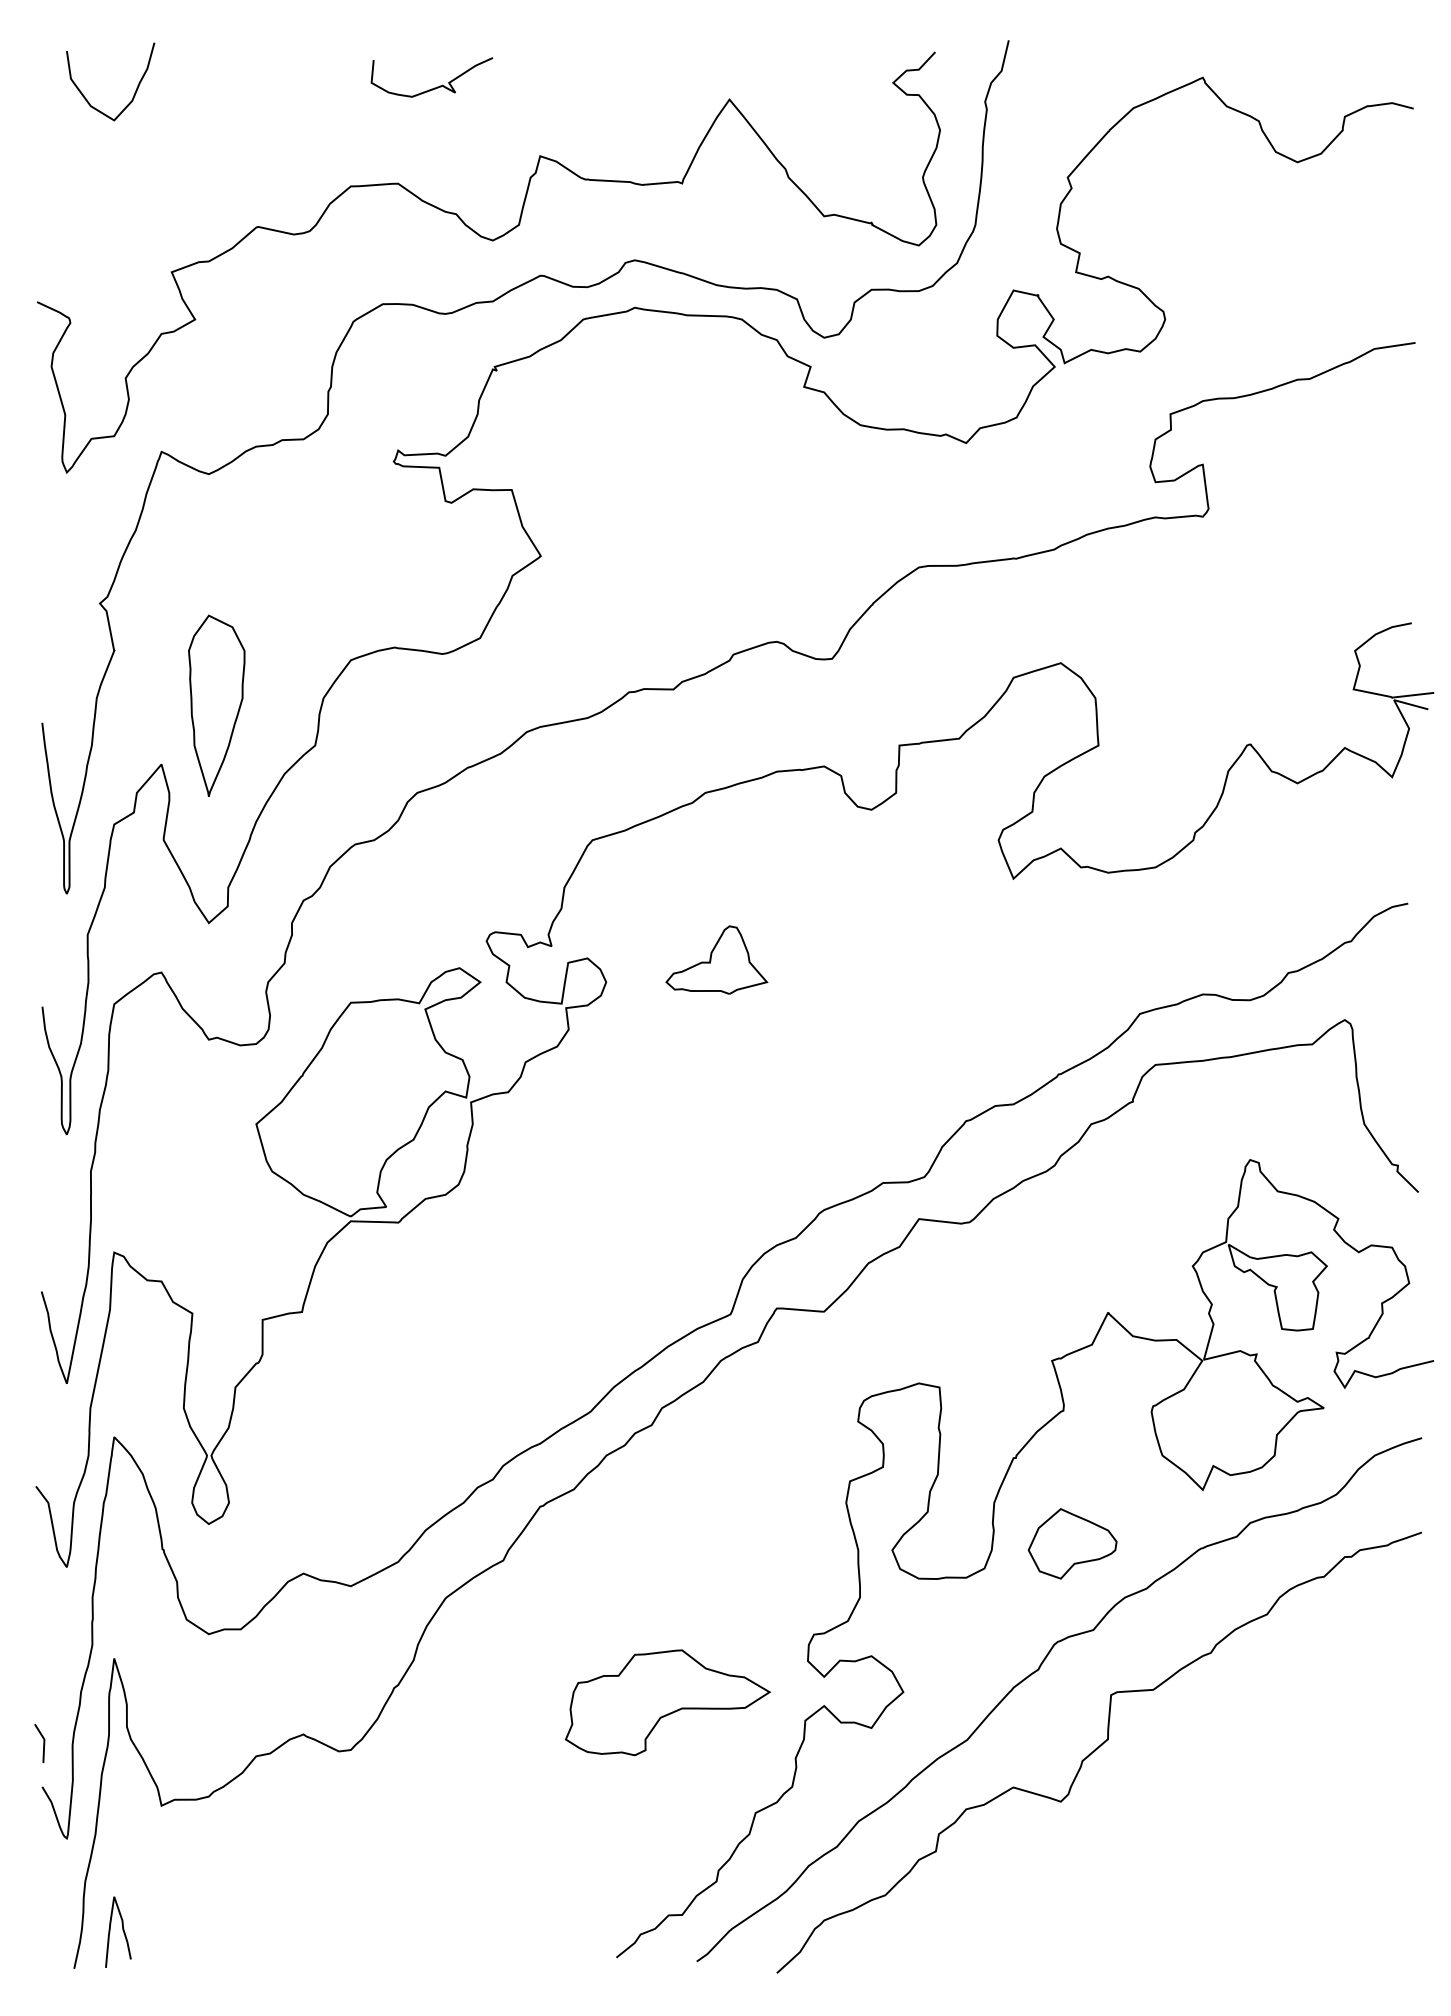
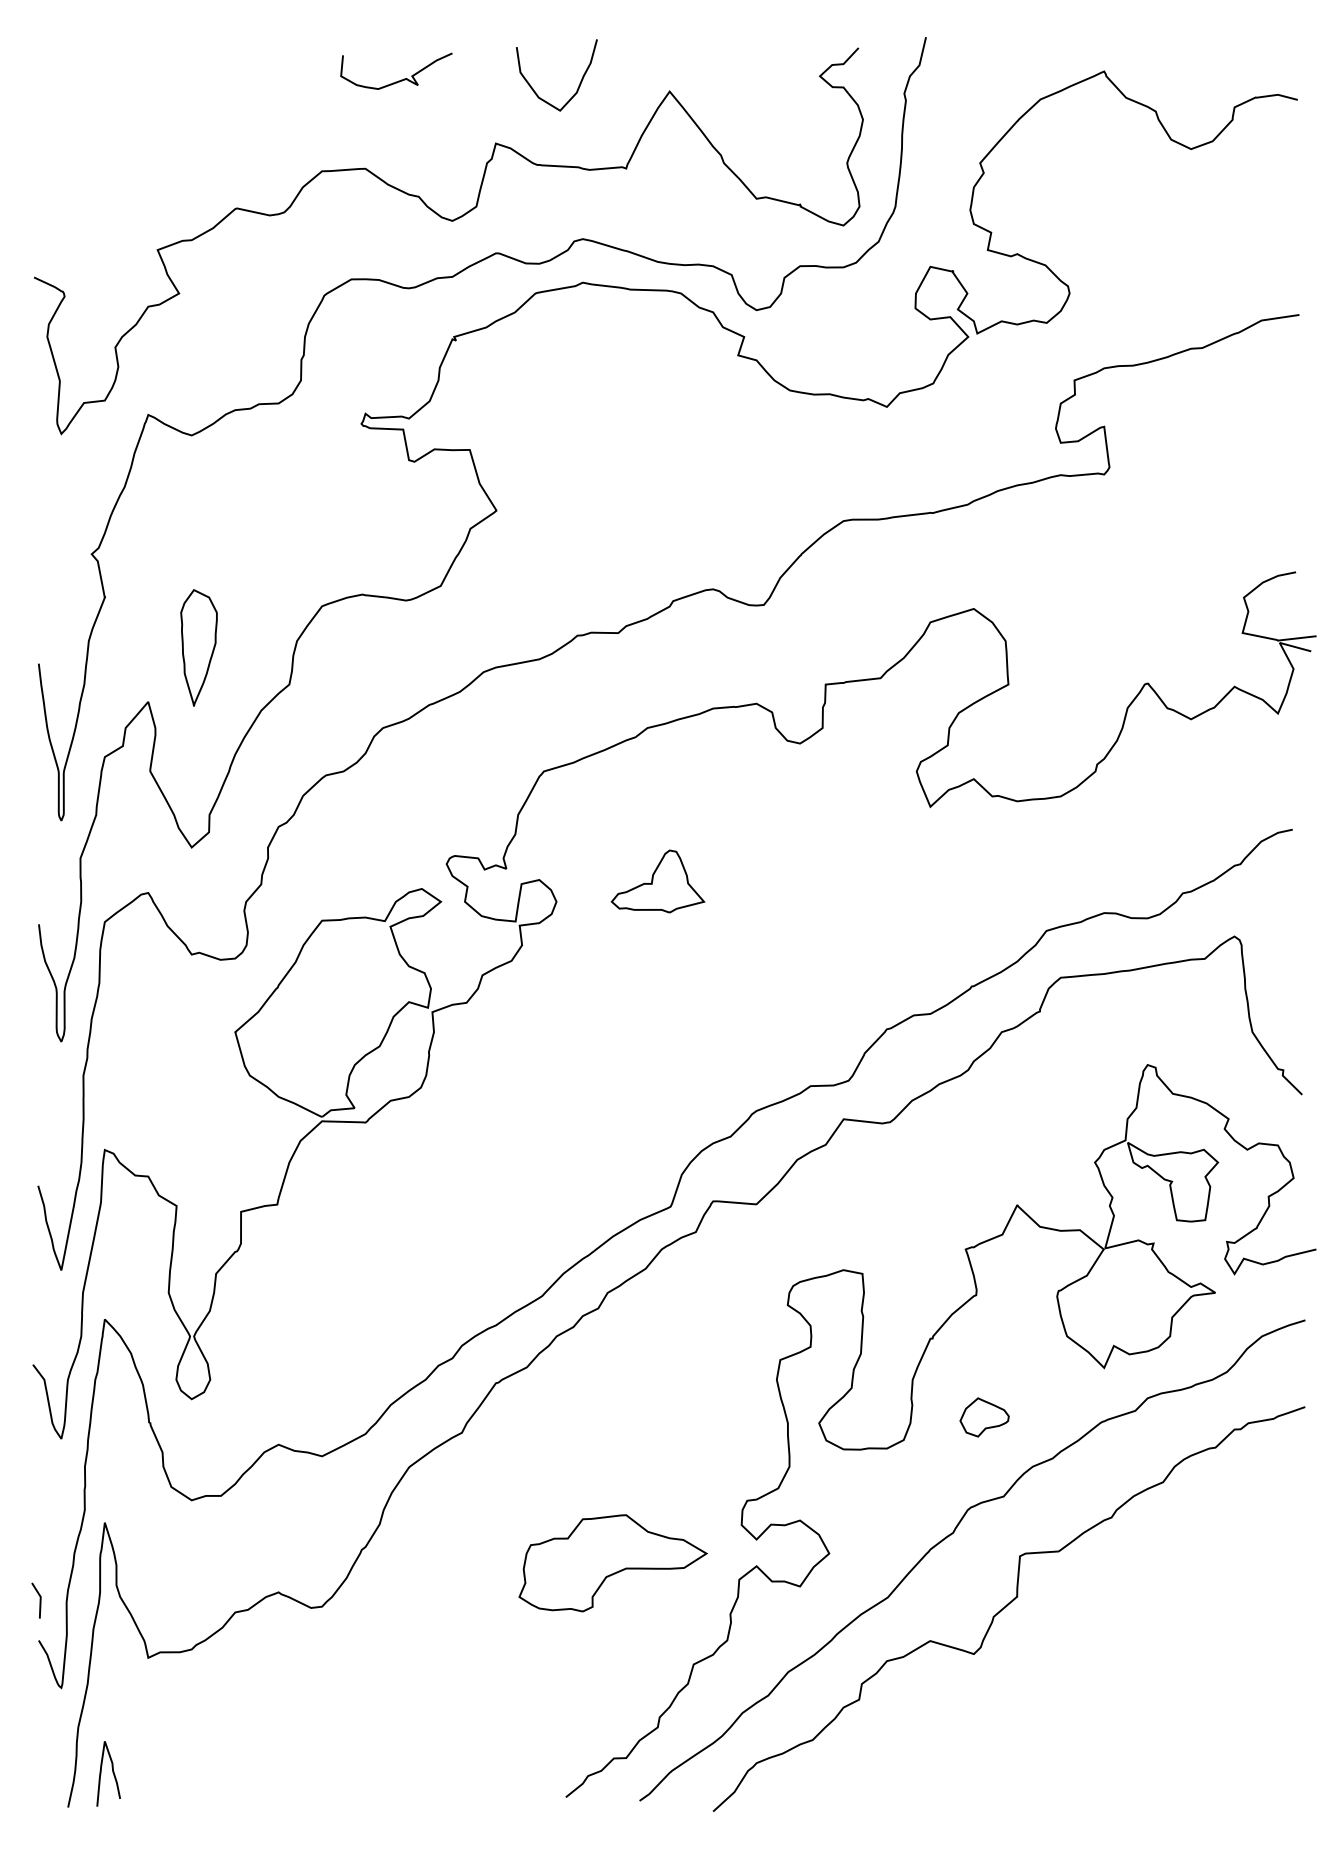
curve: (134, 92) -> (578, 85), moved
part: (216, 705) -> (198, 647), size x0.7
part: (1072, 1543) -> (984, 1417), size x0.6

